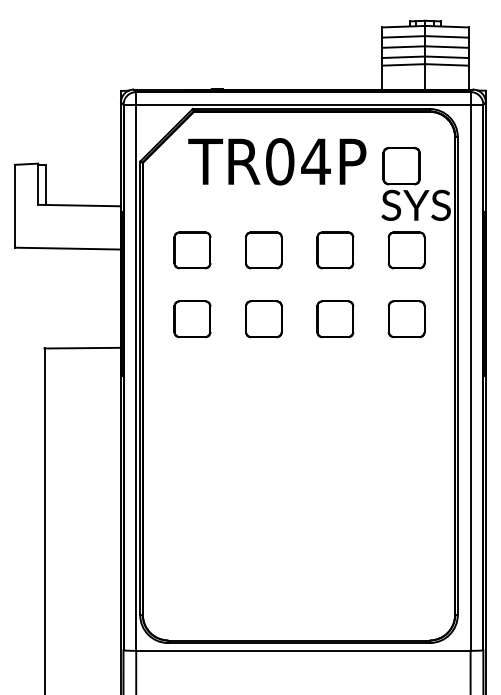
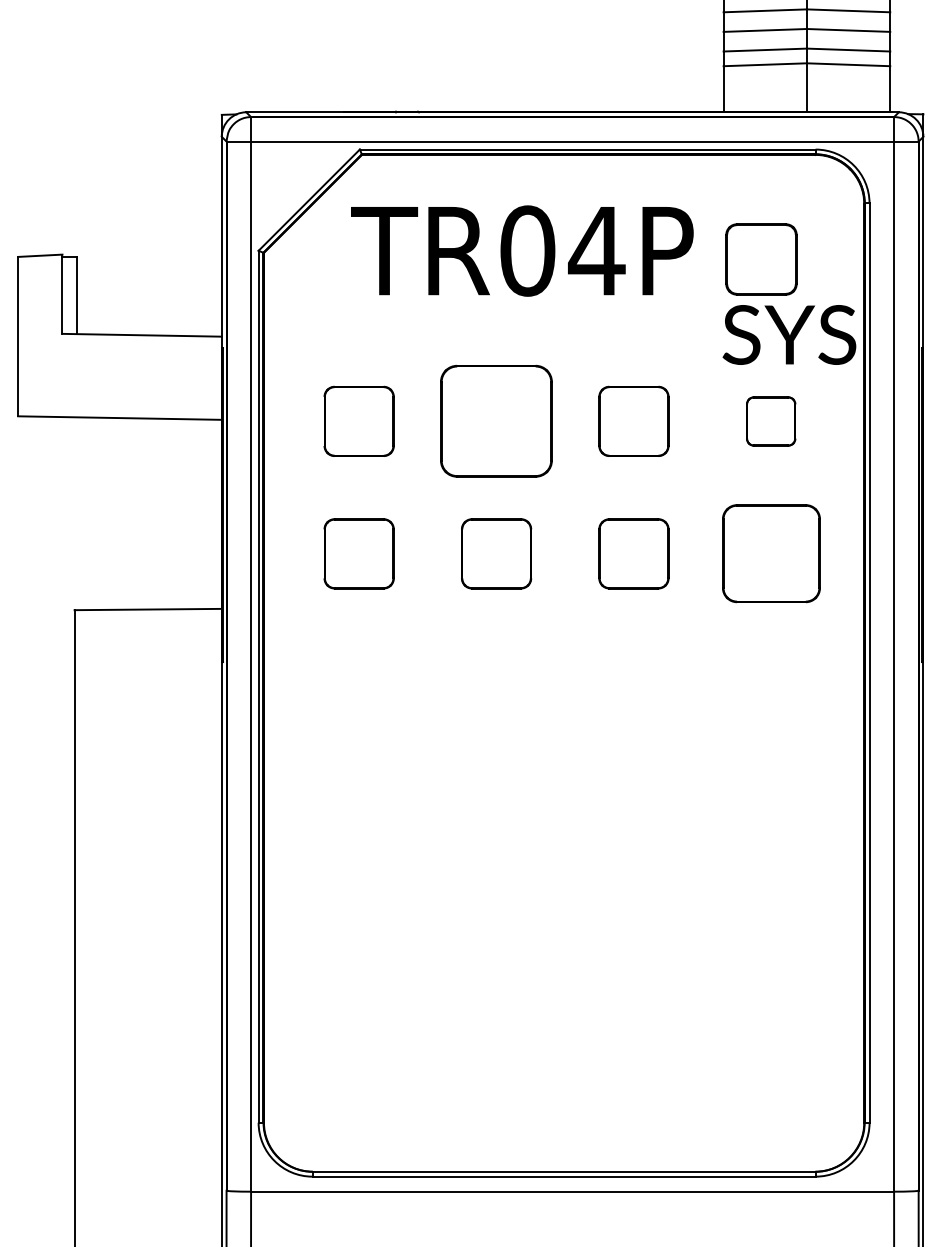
part: (263, 250) -> (495, 421), size x1.6
part: (406, 250) -> (770, 421), size x0.7
part: (406, 319) -> (770, 554), size x1.4

